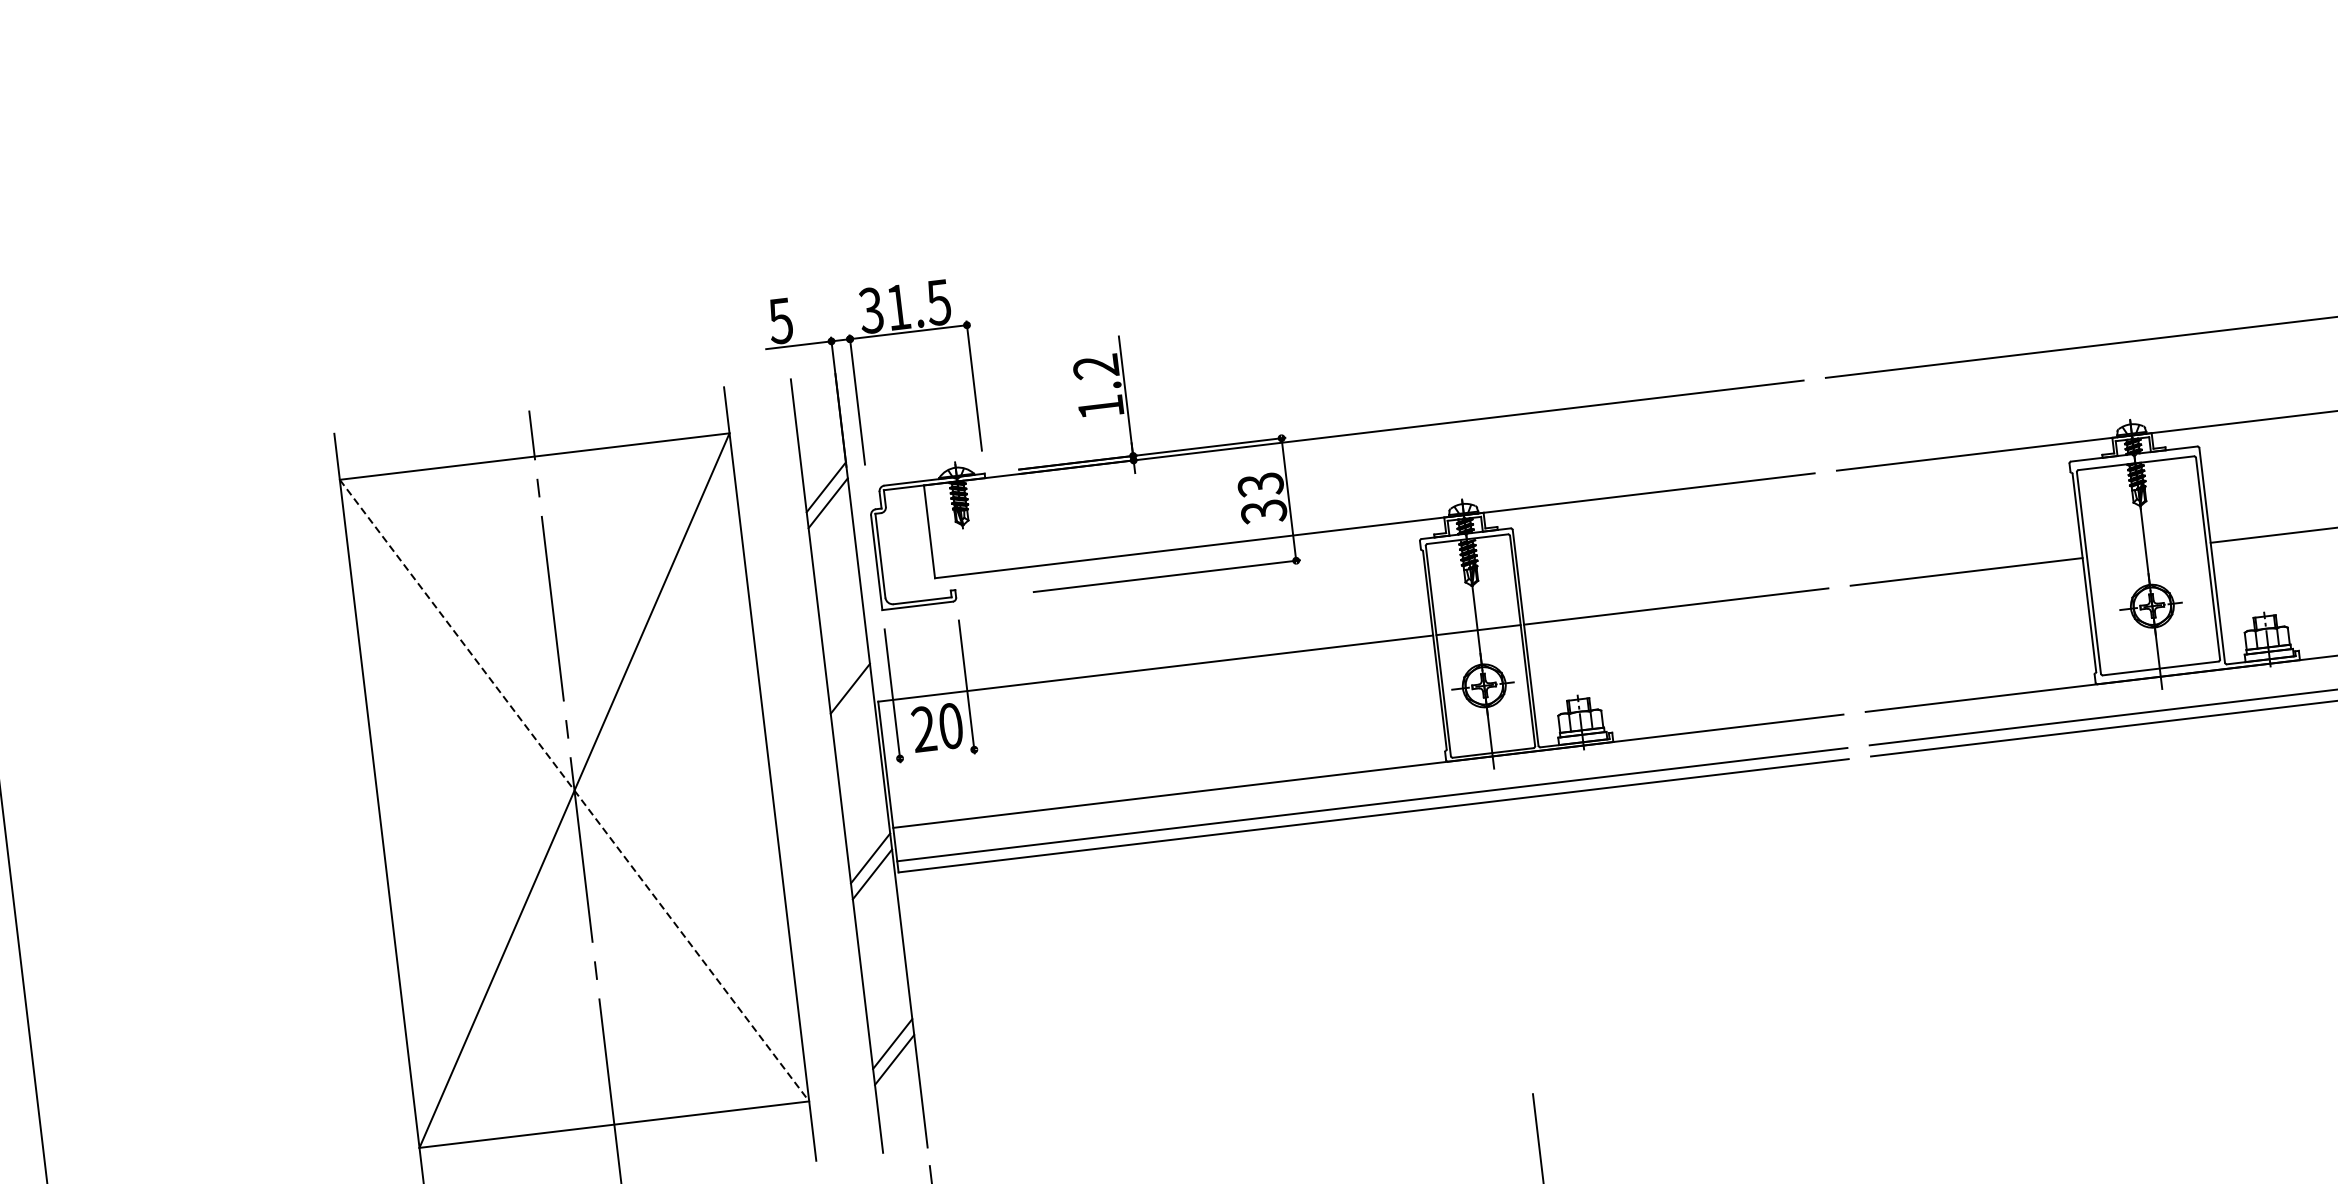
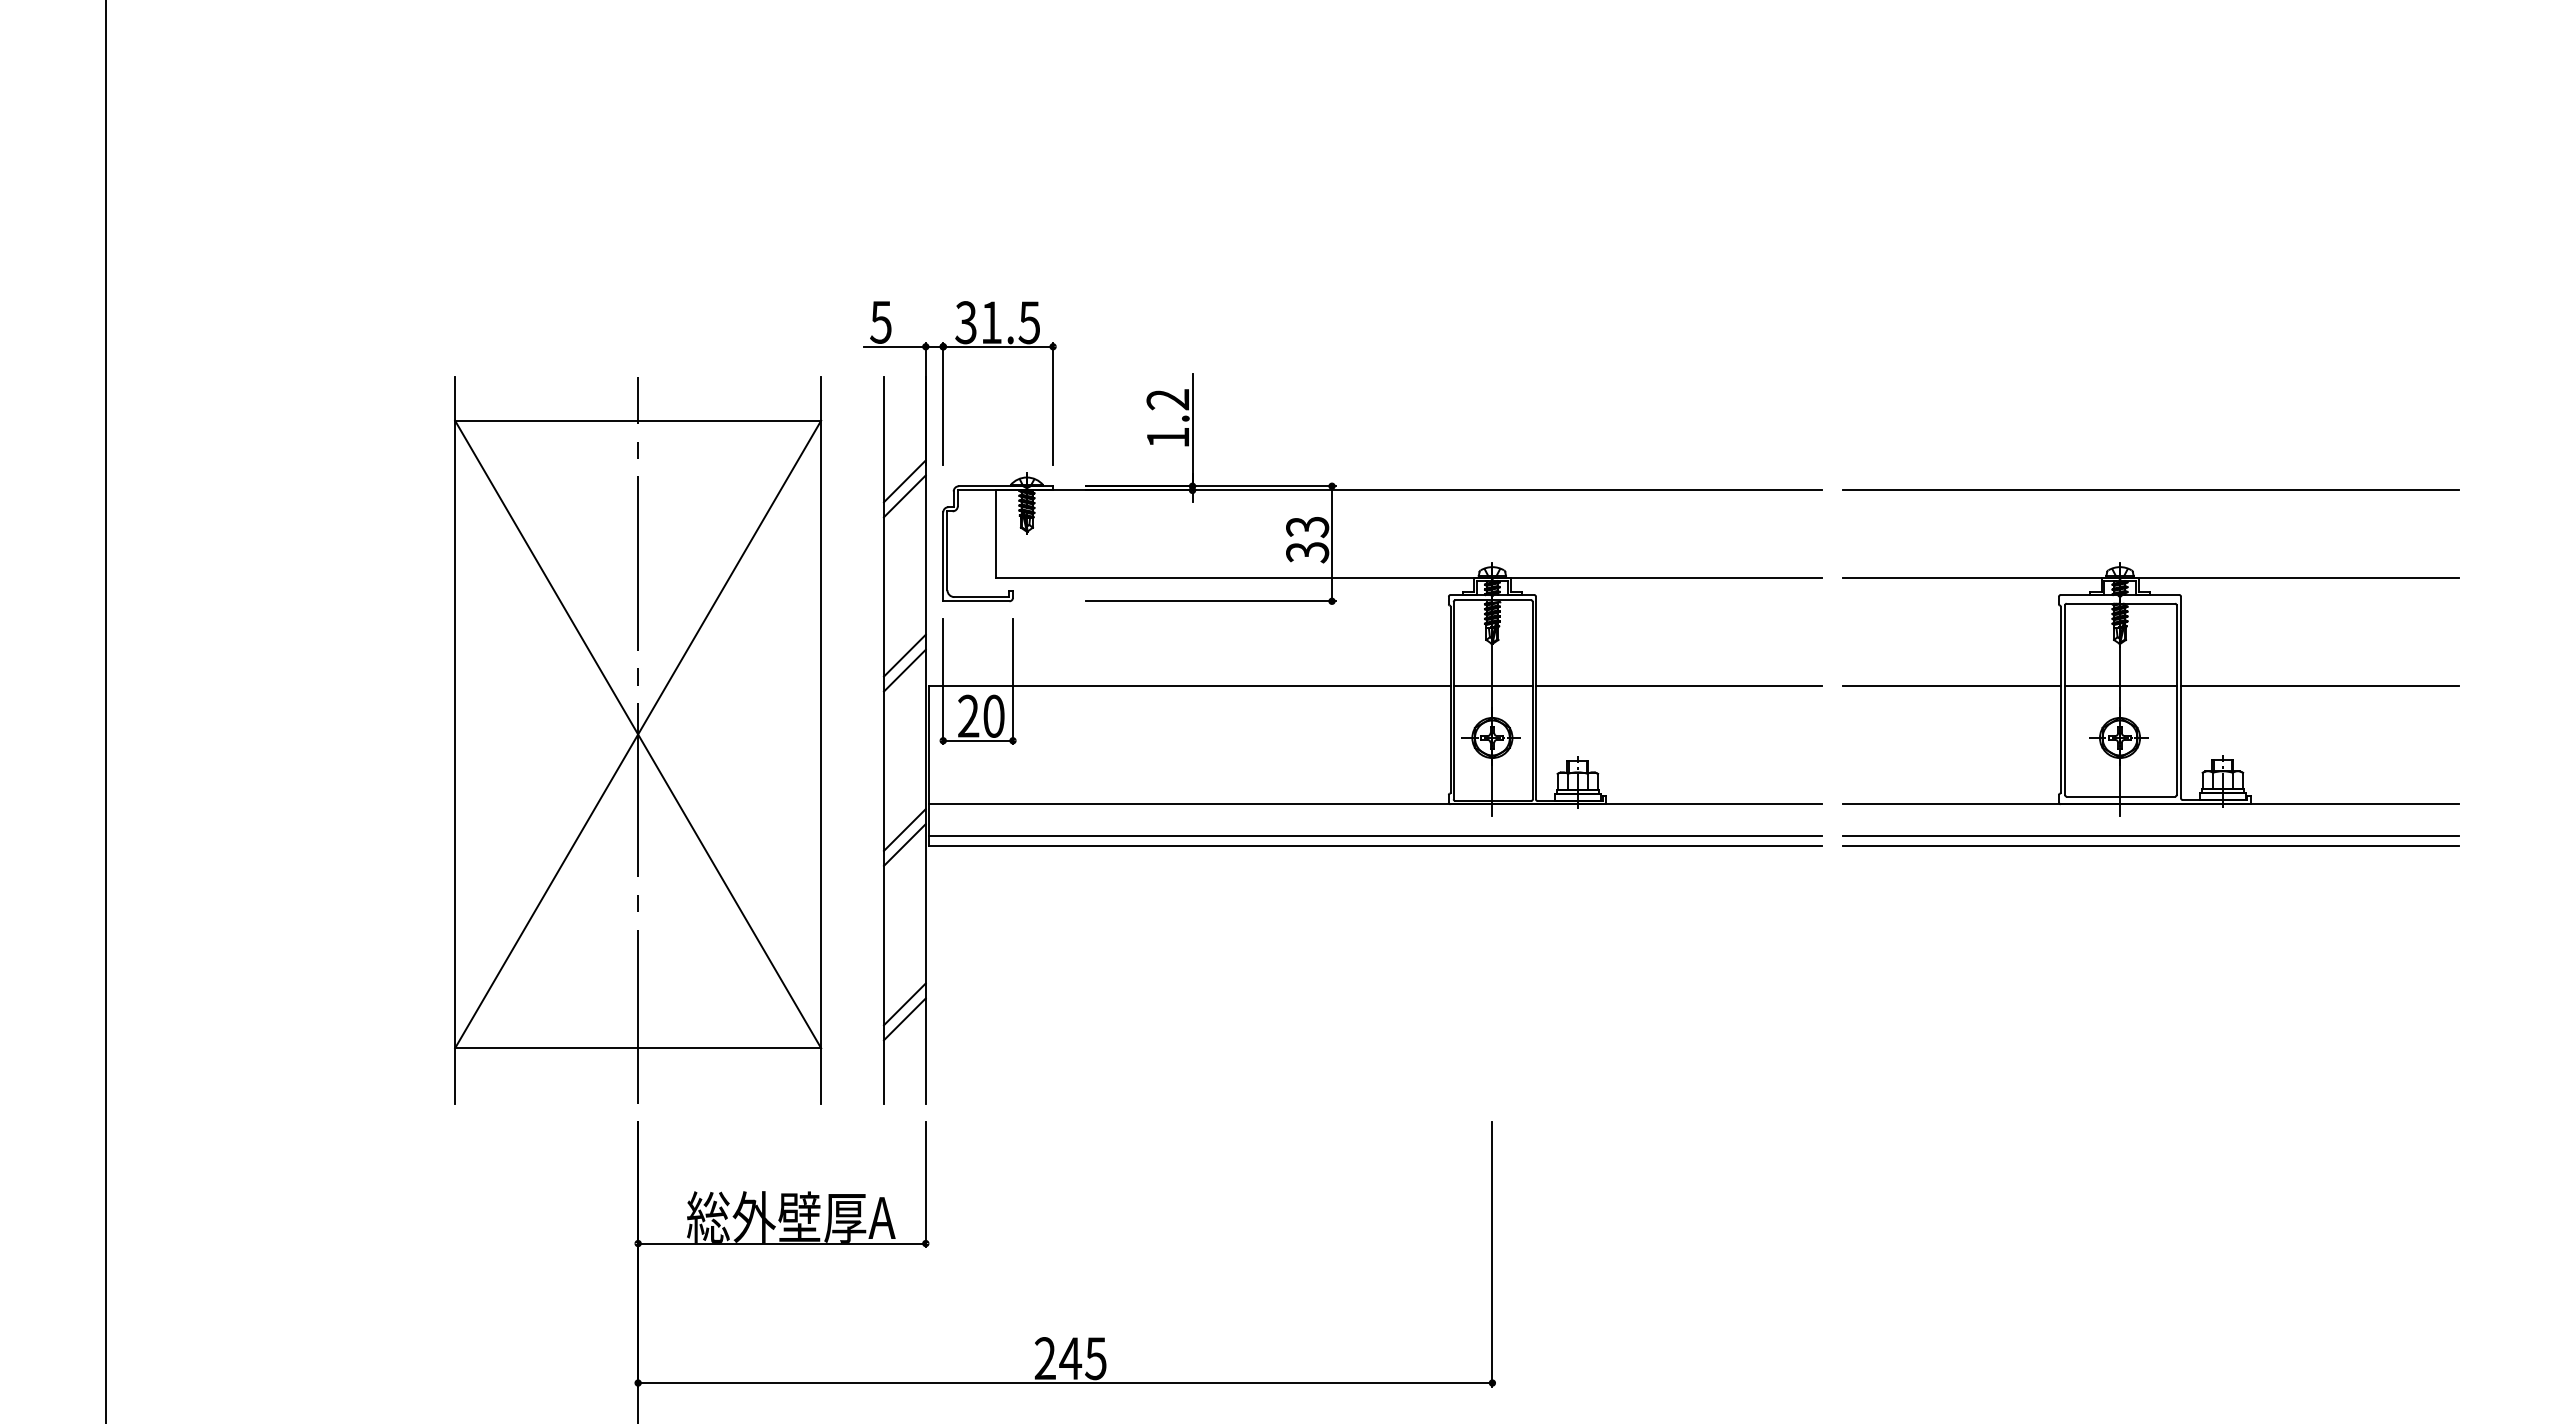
line: (2146, 550) -> (2120, 685), added
line: (848, 672) -> (904, 655), added
line: (936, 753) -> (977, 740), added
line: (574, 790) -> (638, 734), dashed -> solid

